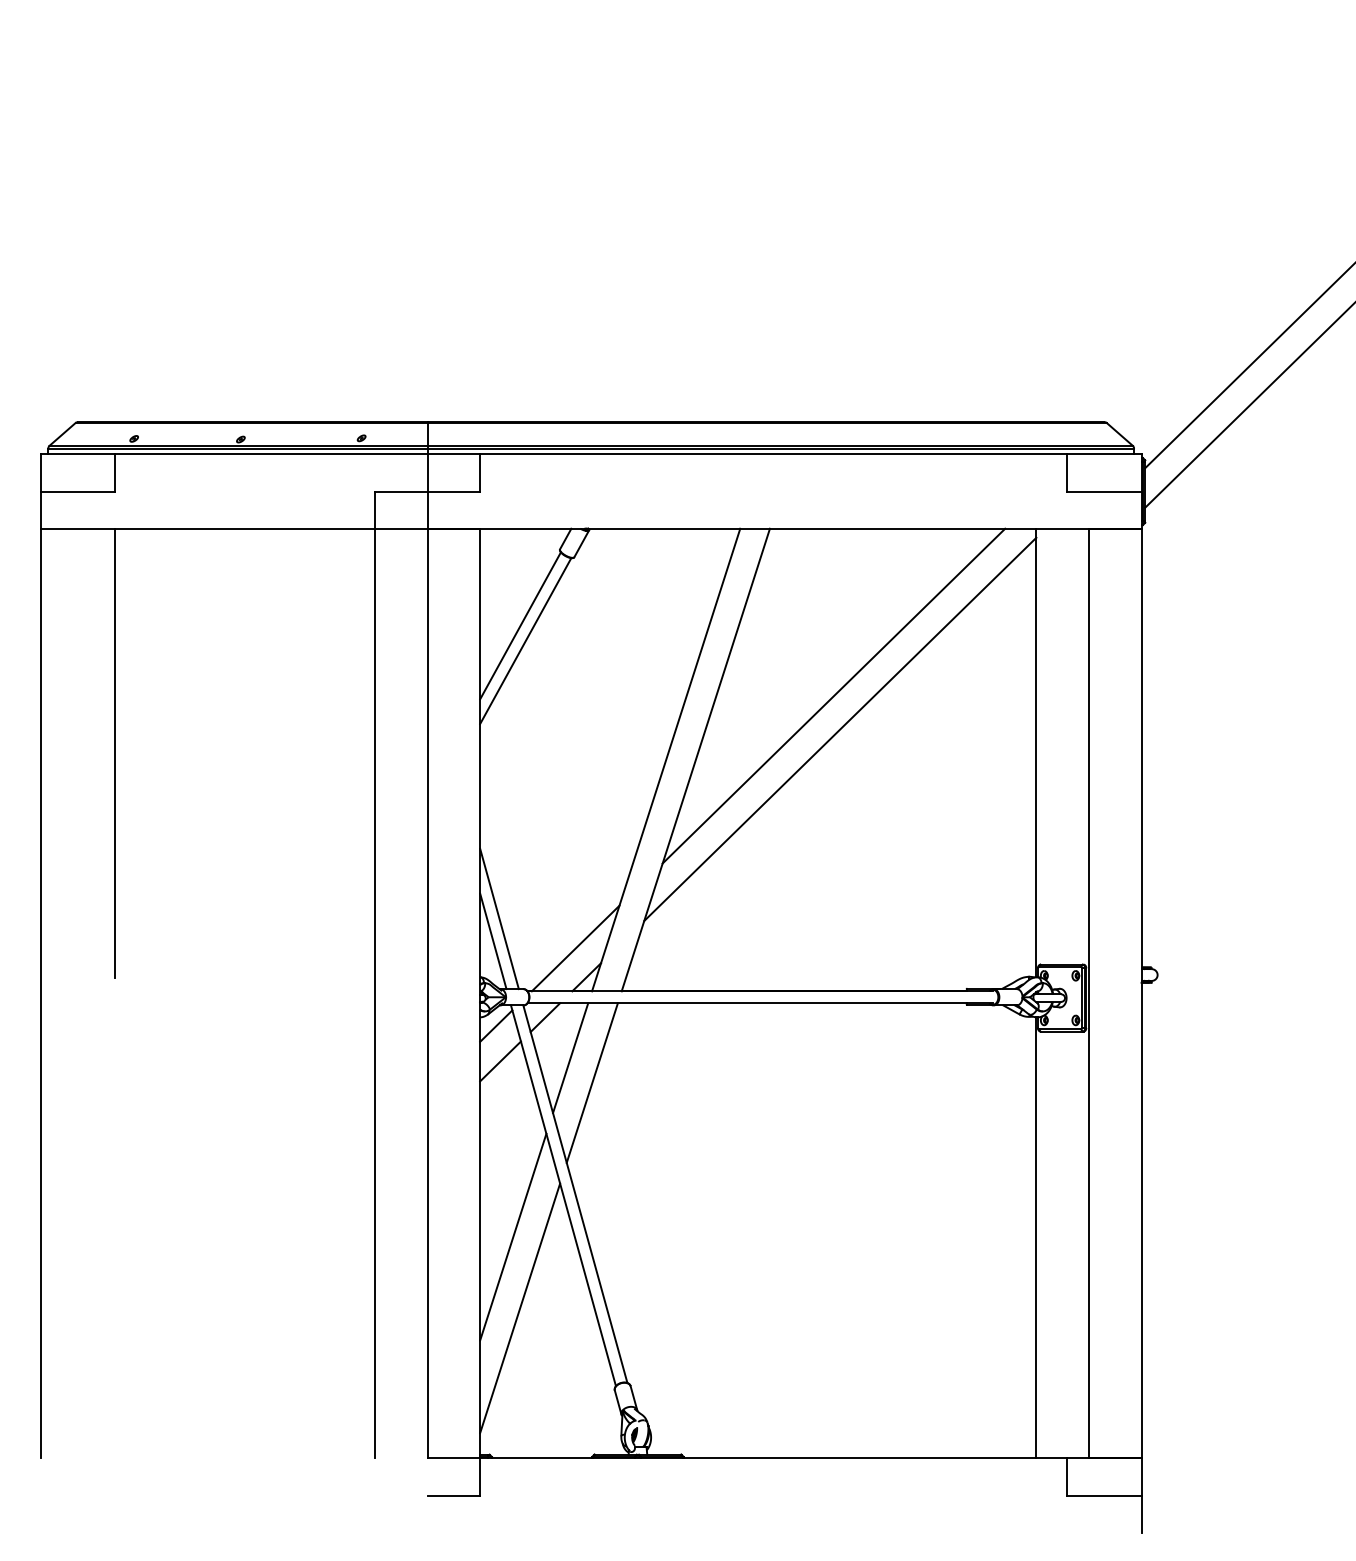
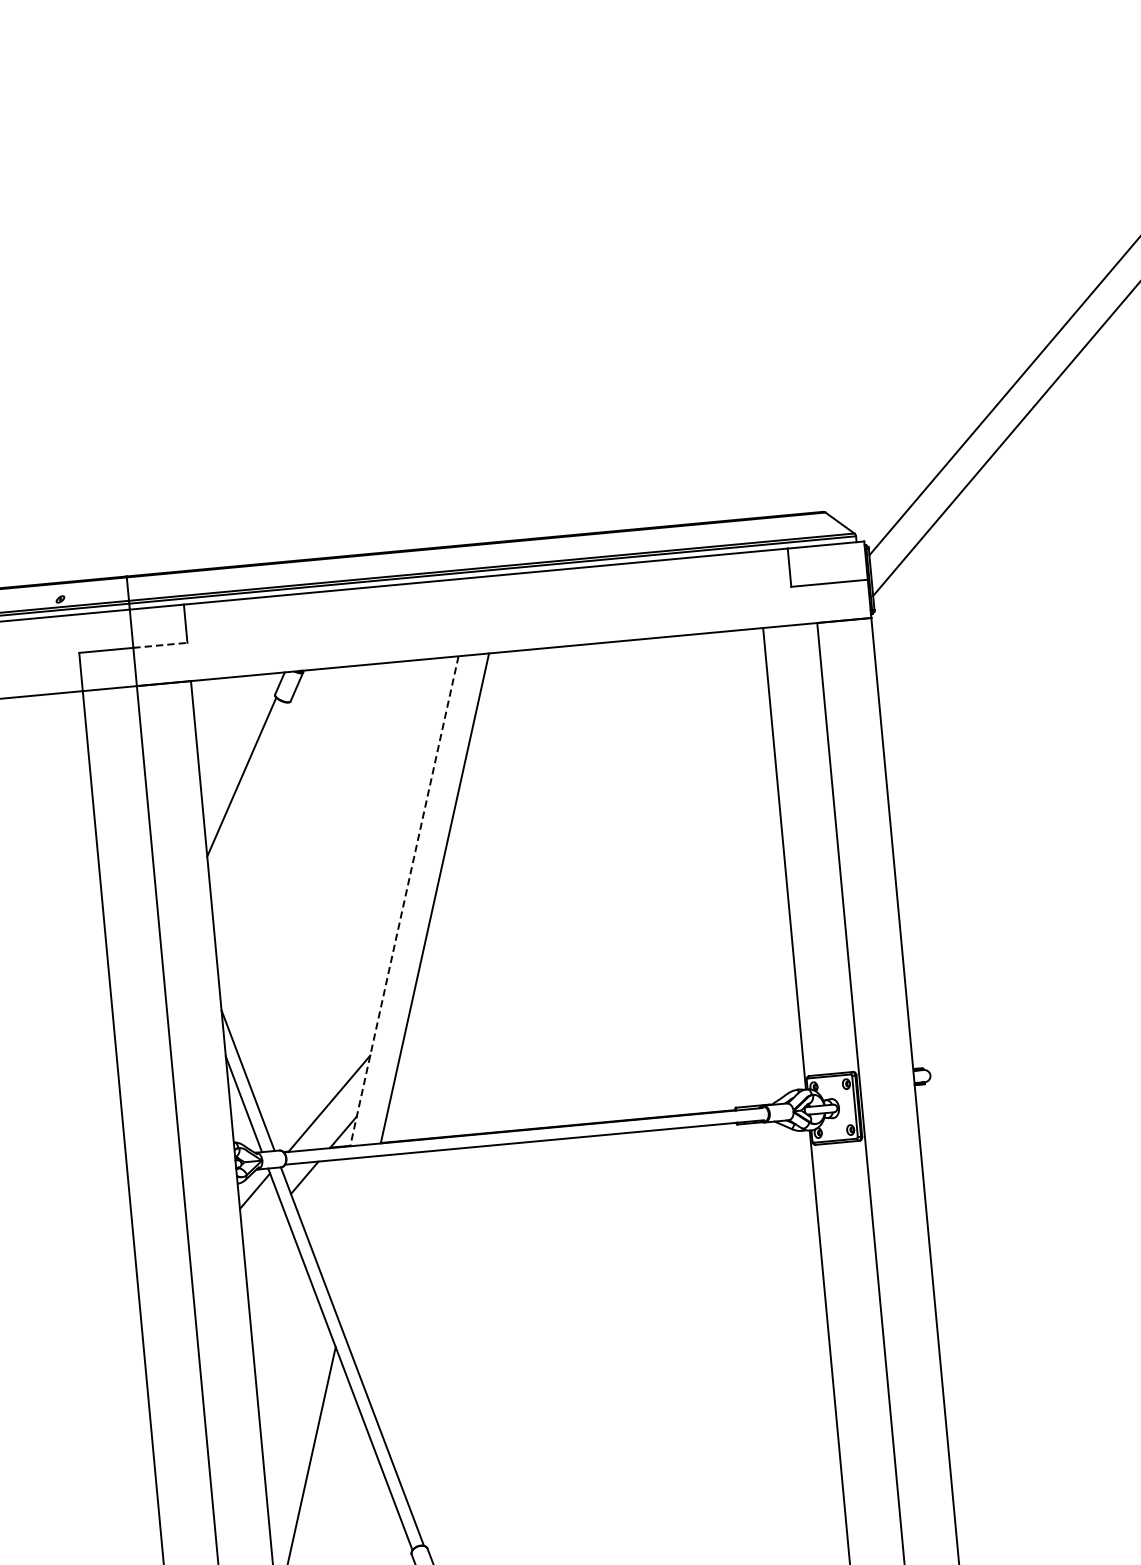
line: (454, 491) -> (161, 645), solid -> dashed
line: (525, 641) -> (248, 792), removed
line: (833, 695) -> (570, 818), removed
line: (840, 729) -> (580, 853), removed
line: (666, 760) -> (404, 901), solid -> dashed
line: (570, 1058) -> (334, 1217), removed
line: (500, 1061) -> (262, 1227), removed
line: (591, 1082) -> (358, 1240), removed
line: (513, 1236) -> (292, 1405), removed

